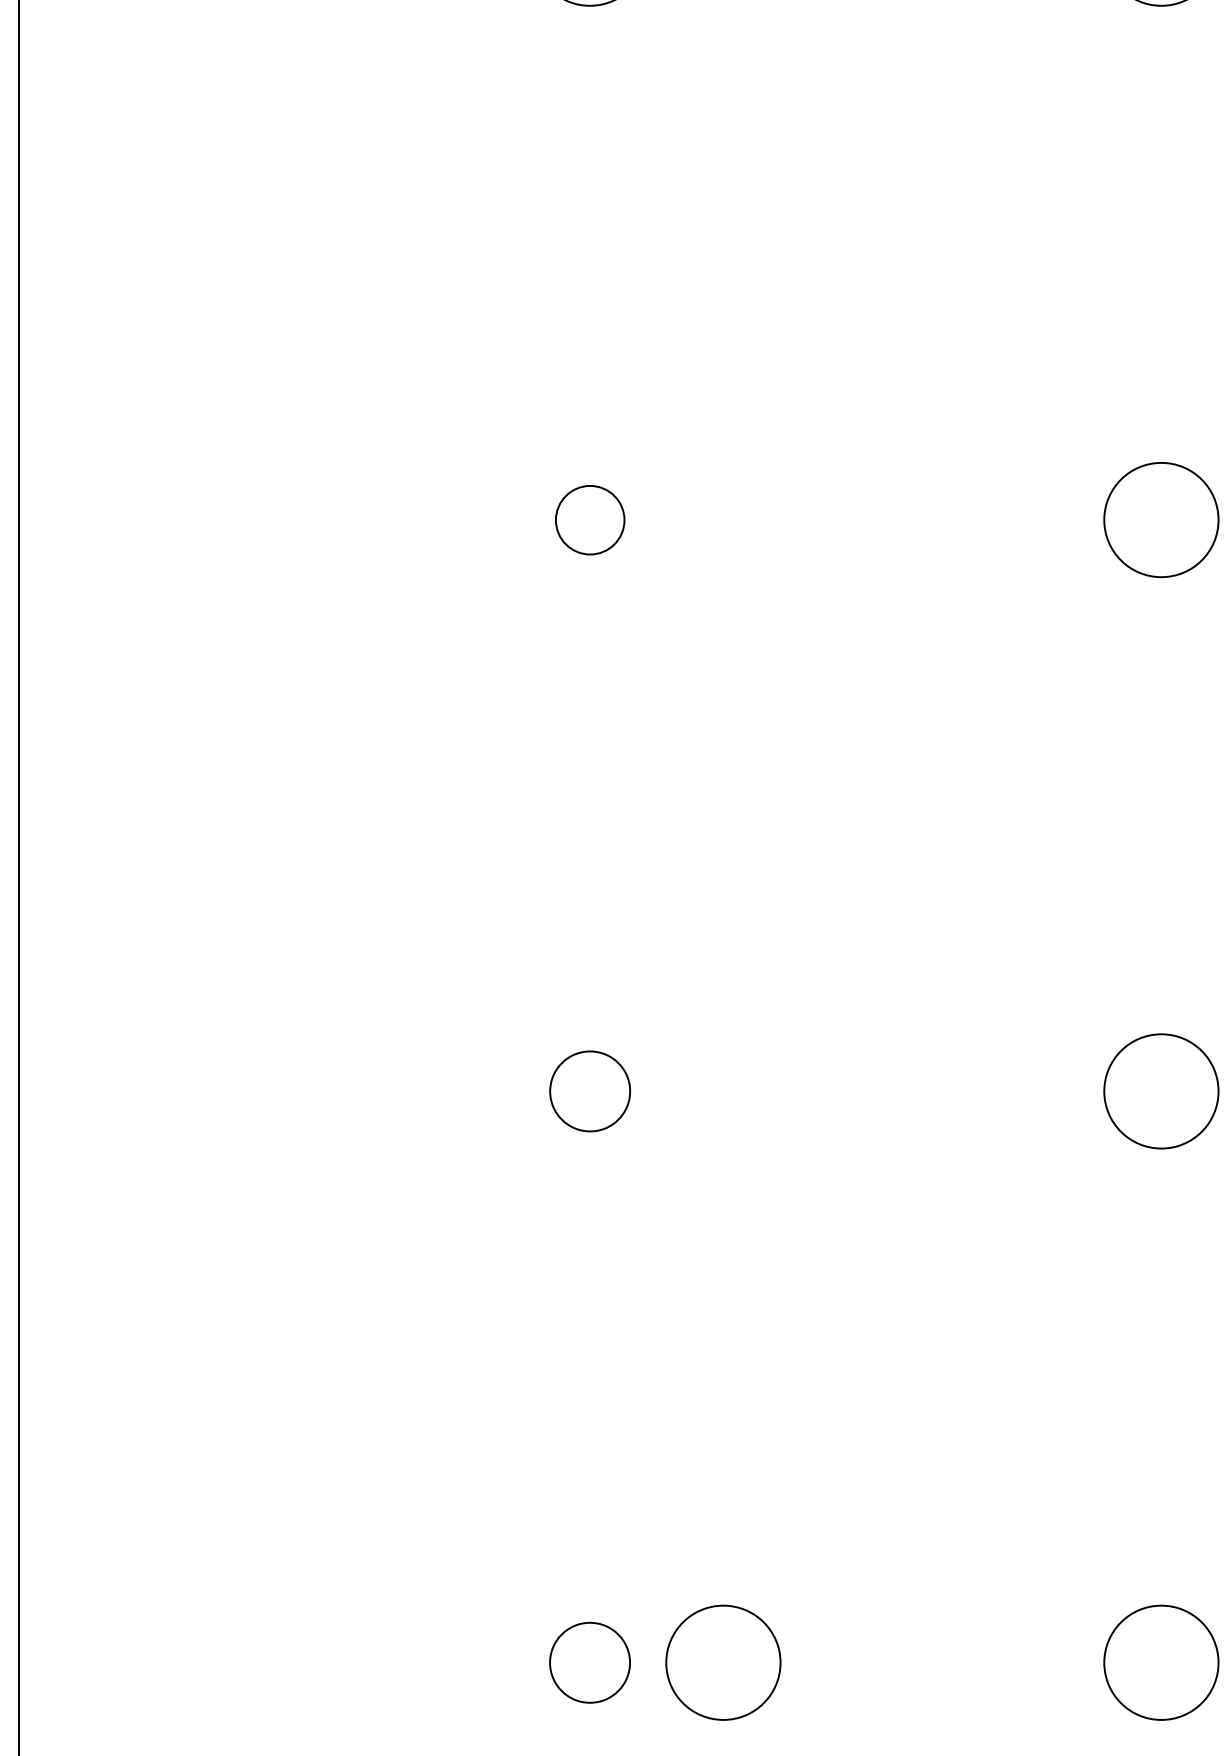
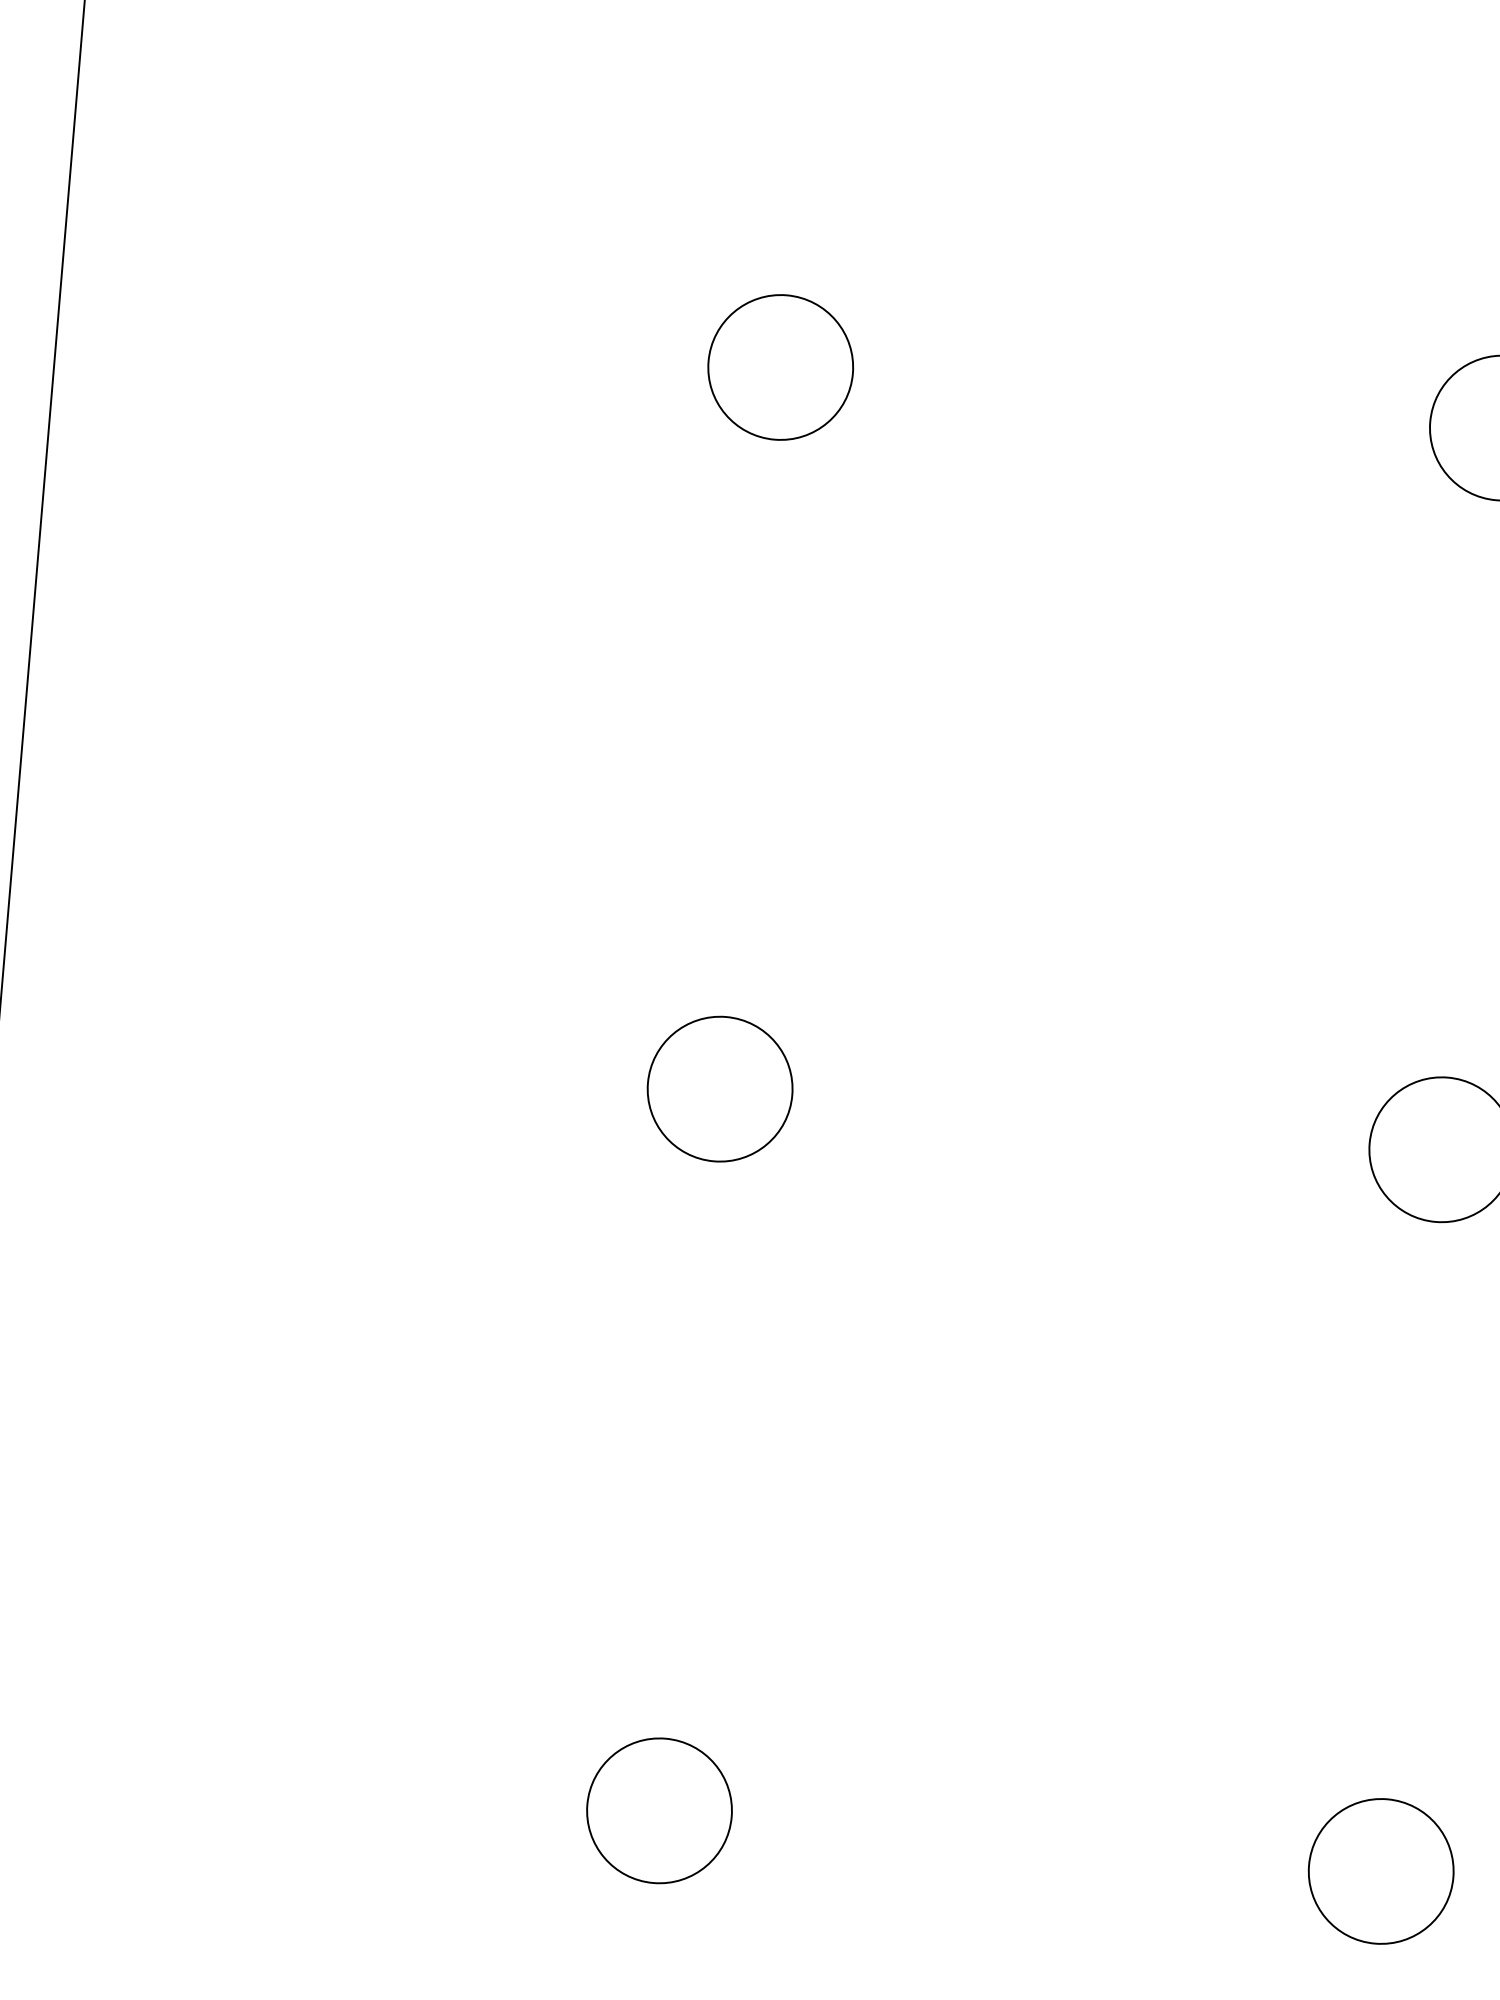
circle: (590, 520) -> (781, 368), size x1.67
circle: (590, 1091) -> (720, 1089), size x1.43
circle: (589, 1662) -> (658, 1810), size x1.43
circle: (723, 1662) -> (828, 1824), removed

